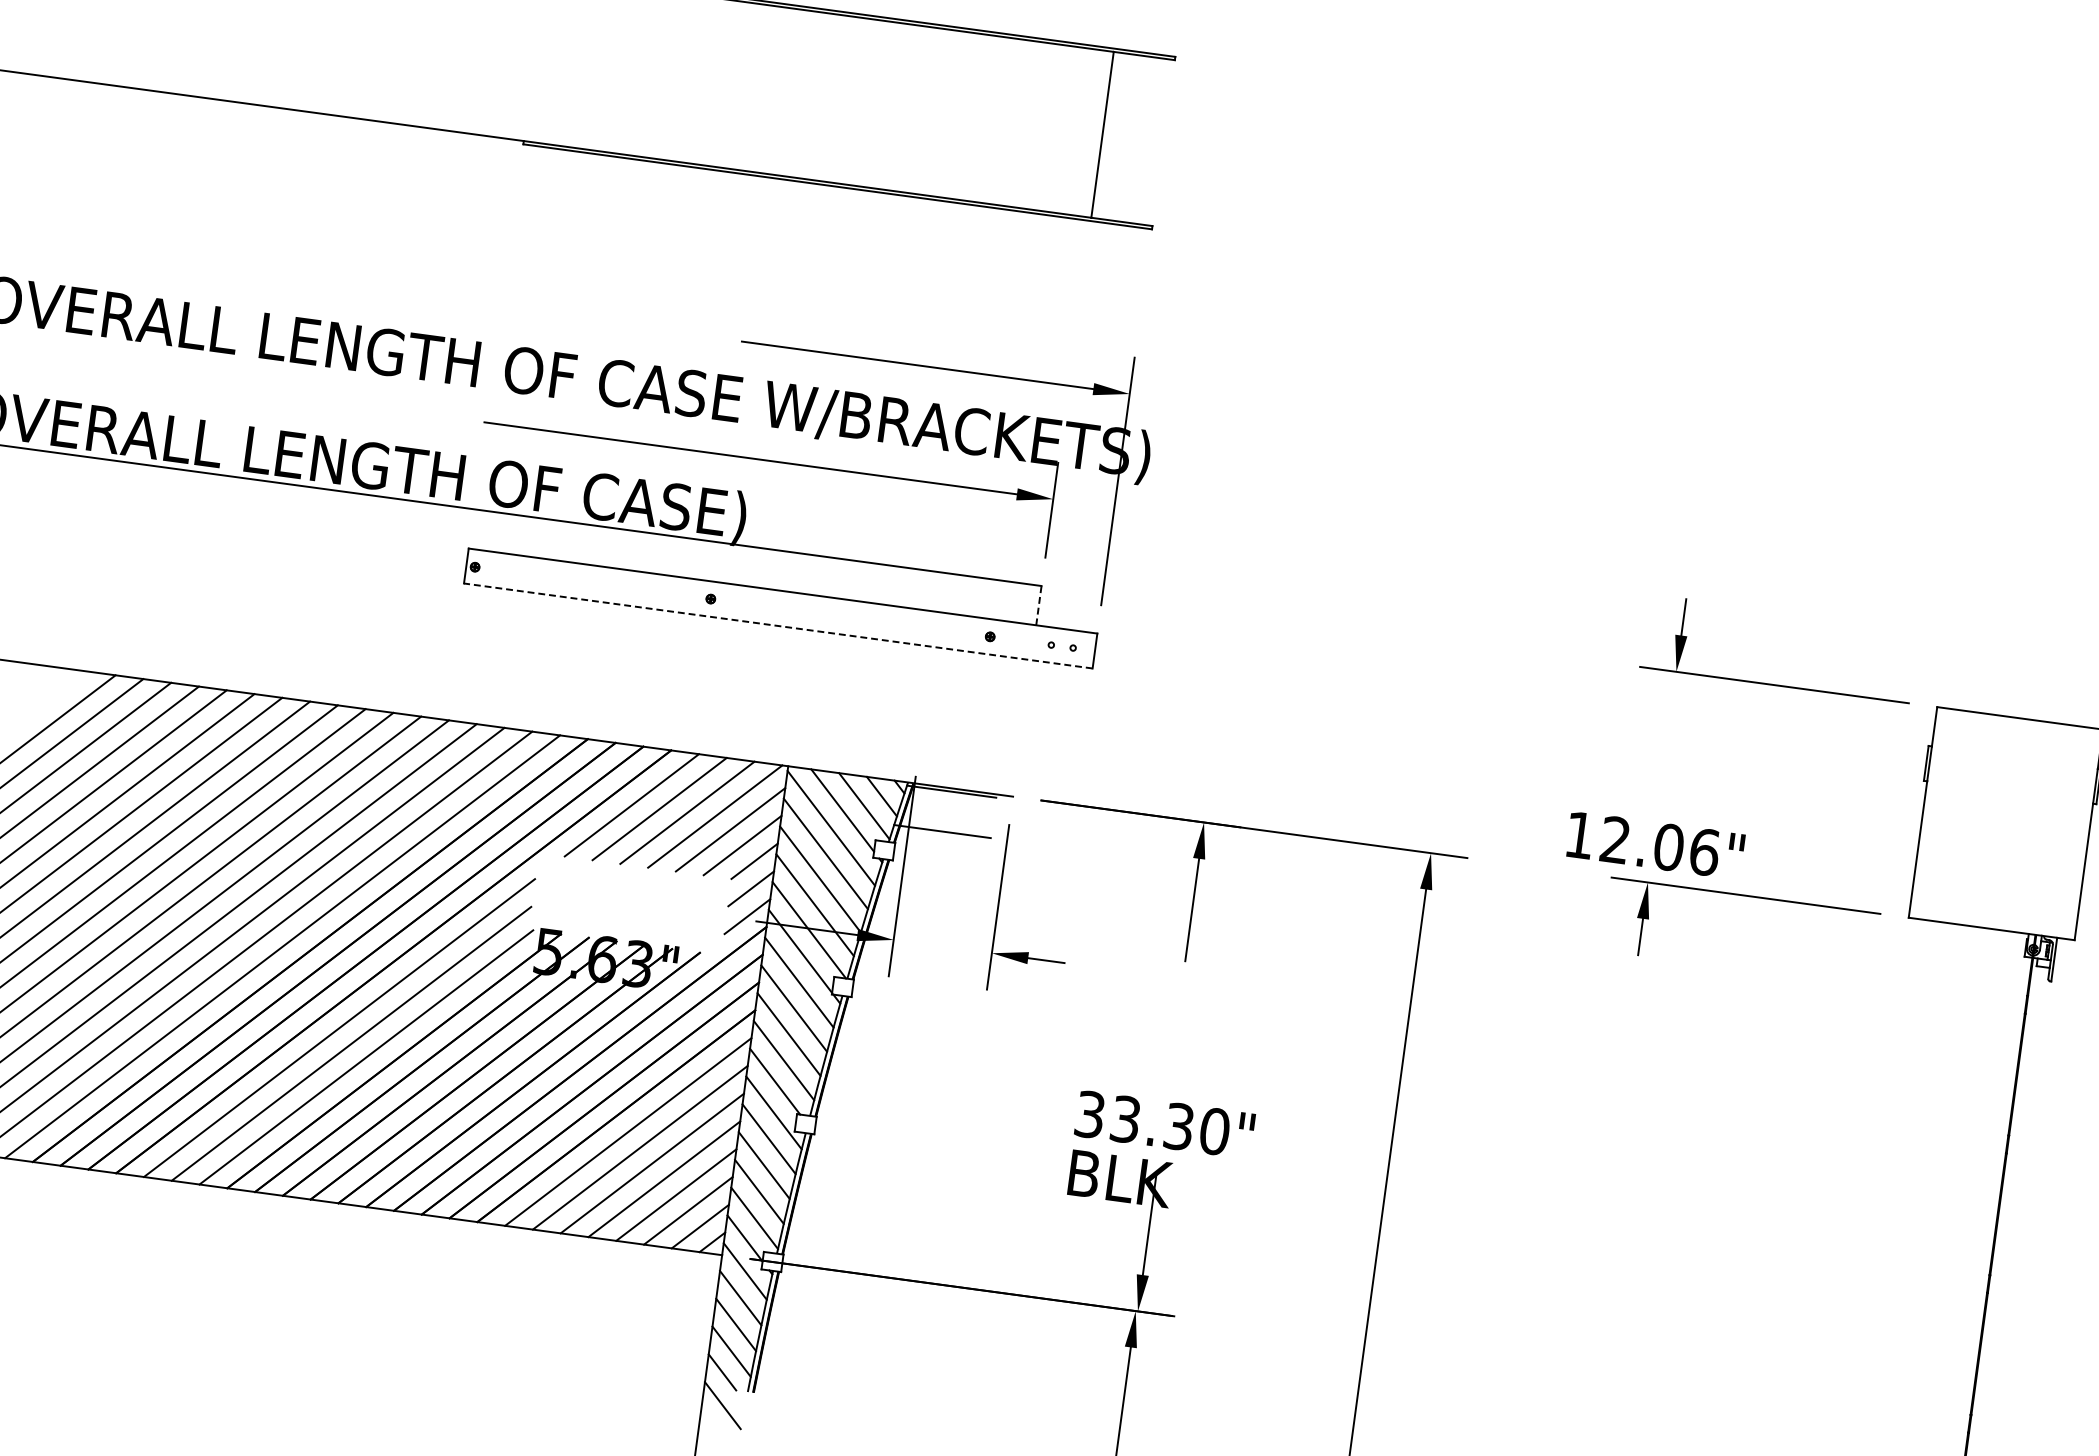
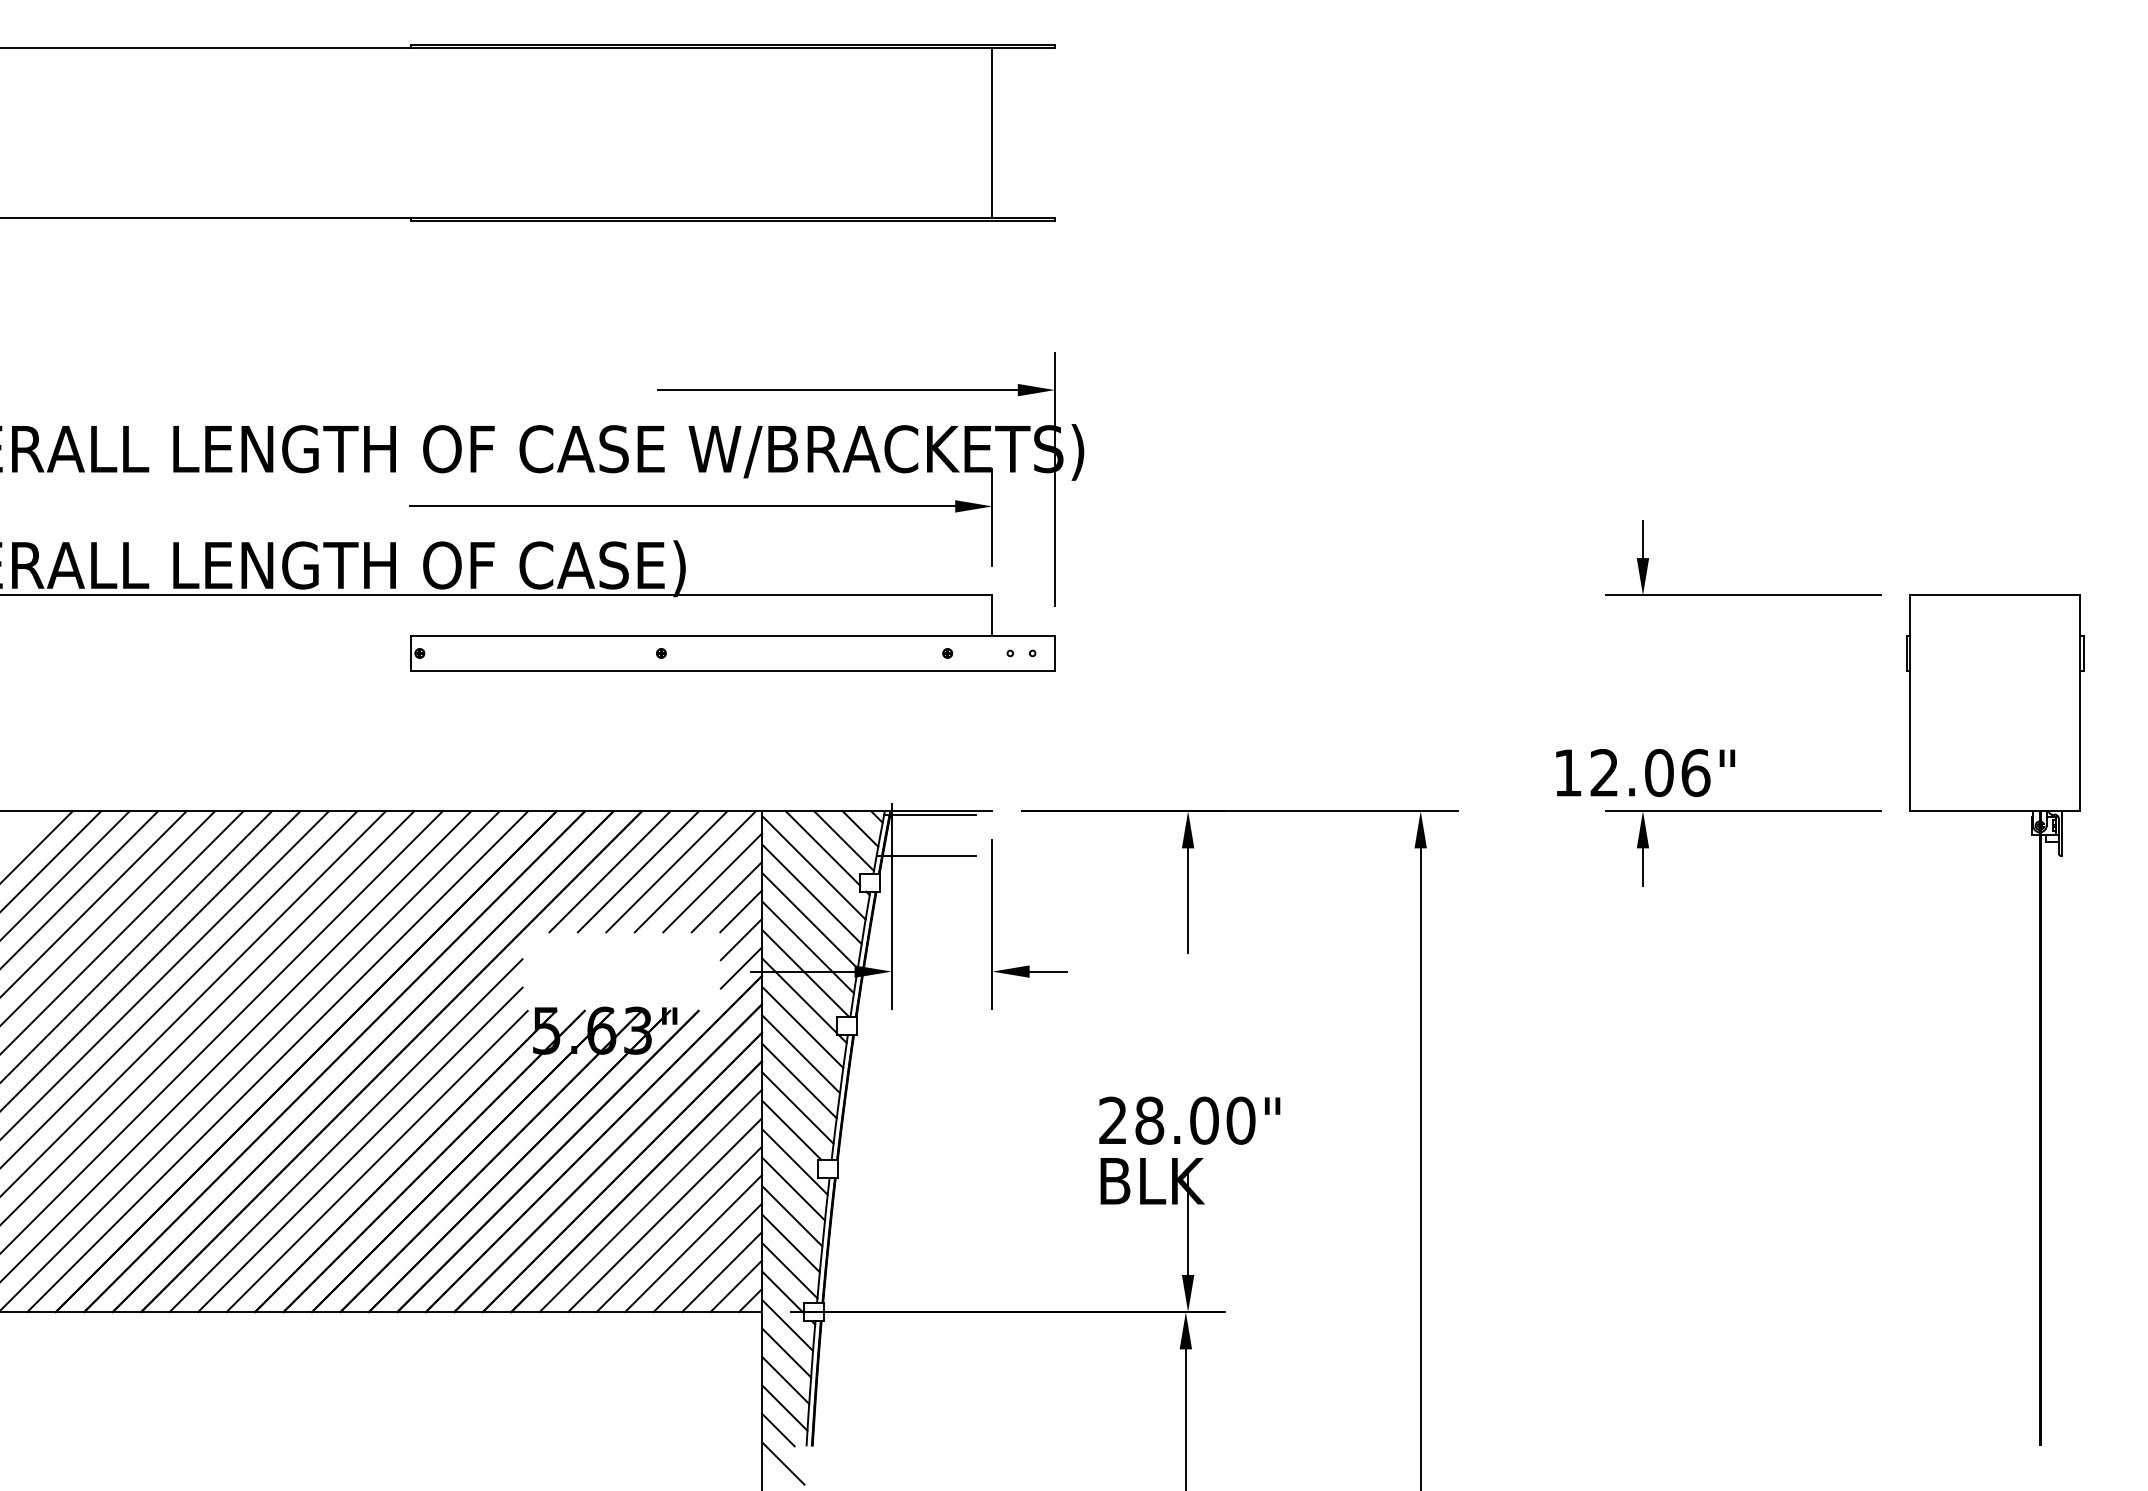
line: (1039, 604) -> (992, 614), dashed -> solid
line: (777, 626) -> (732, 671), dashed -> solid
text: (1134, 1120) -> (1158, 1120), 33.30" -> 28.00"

